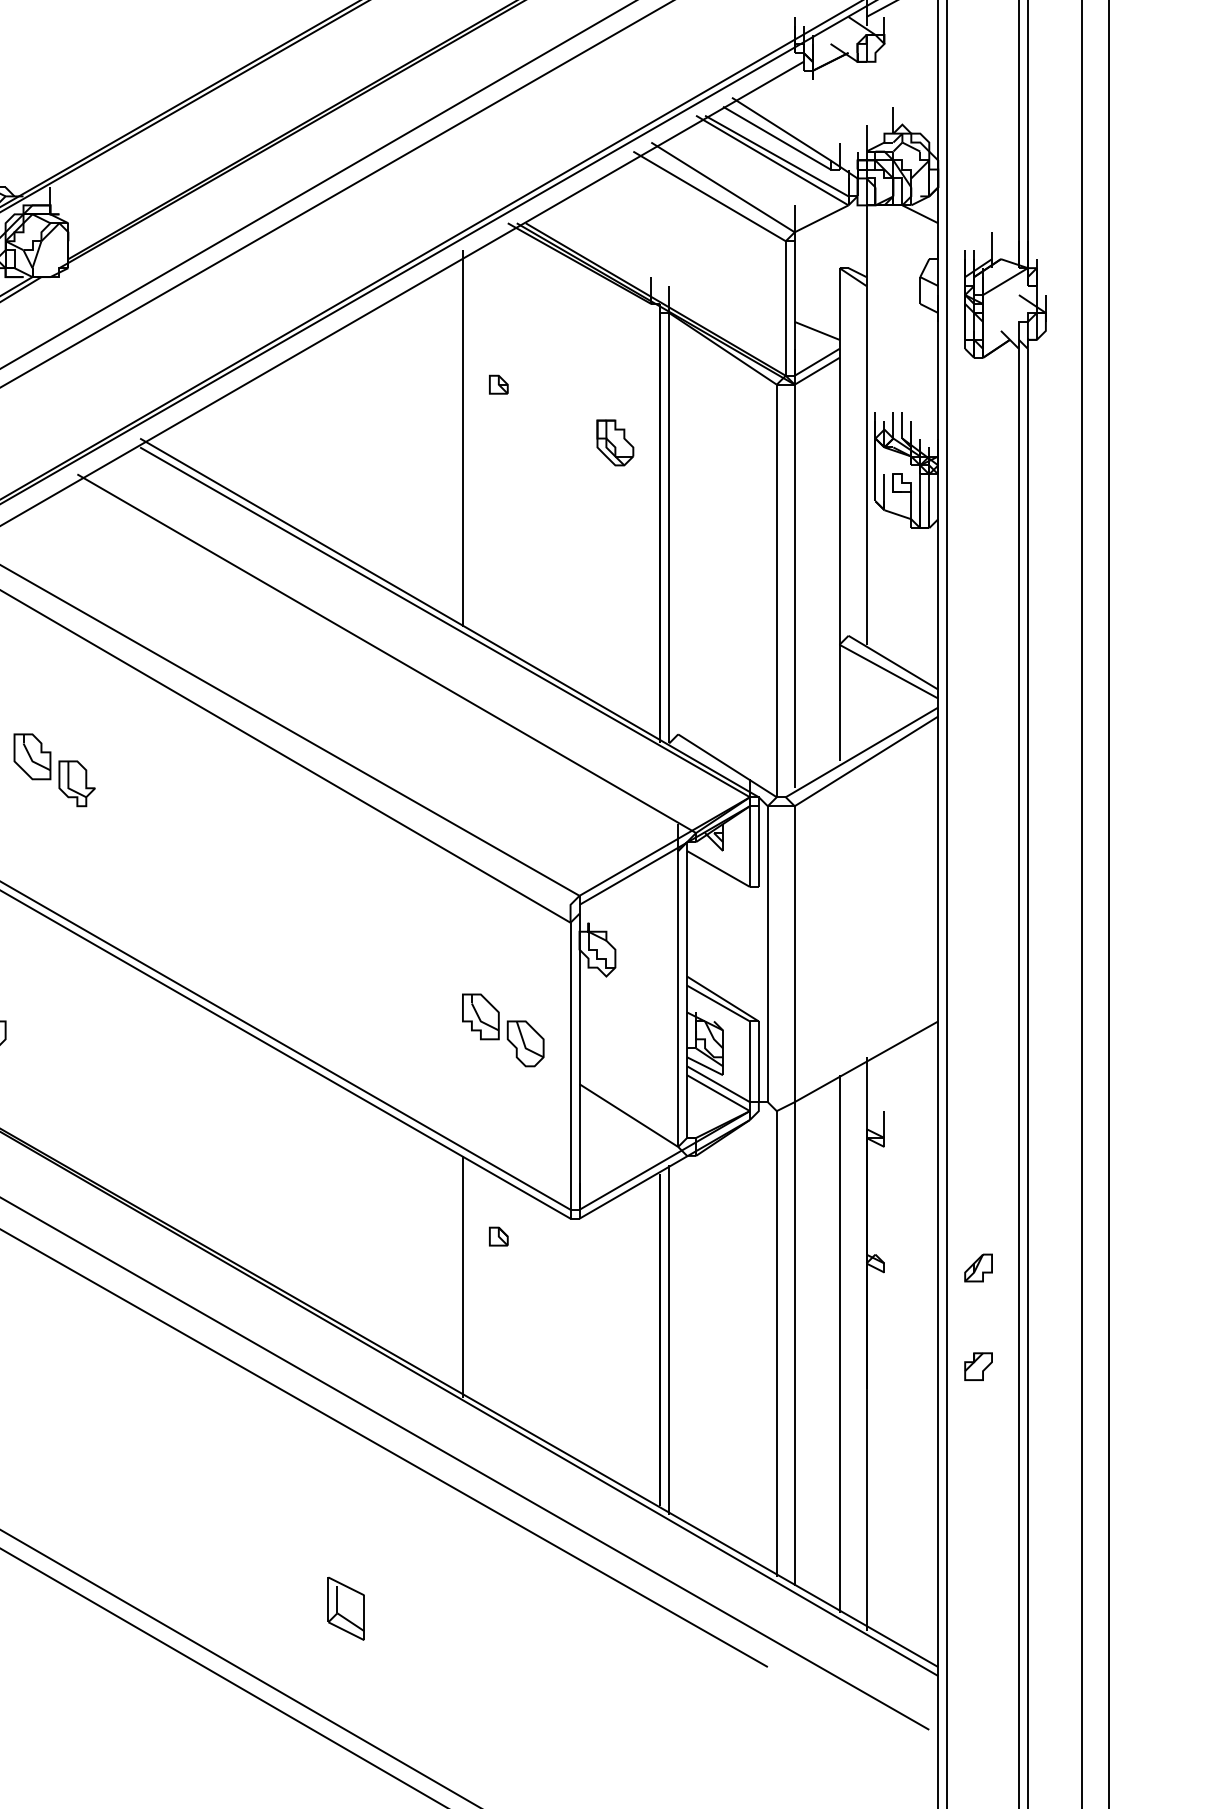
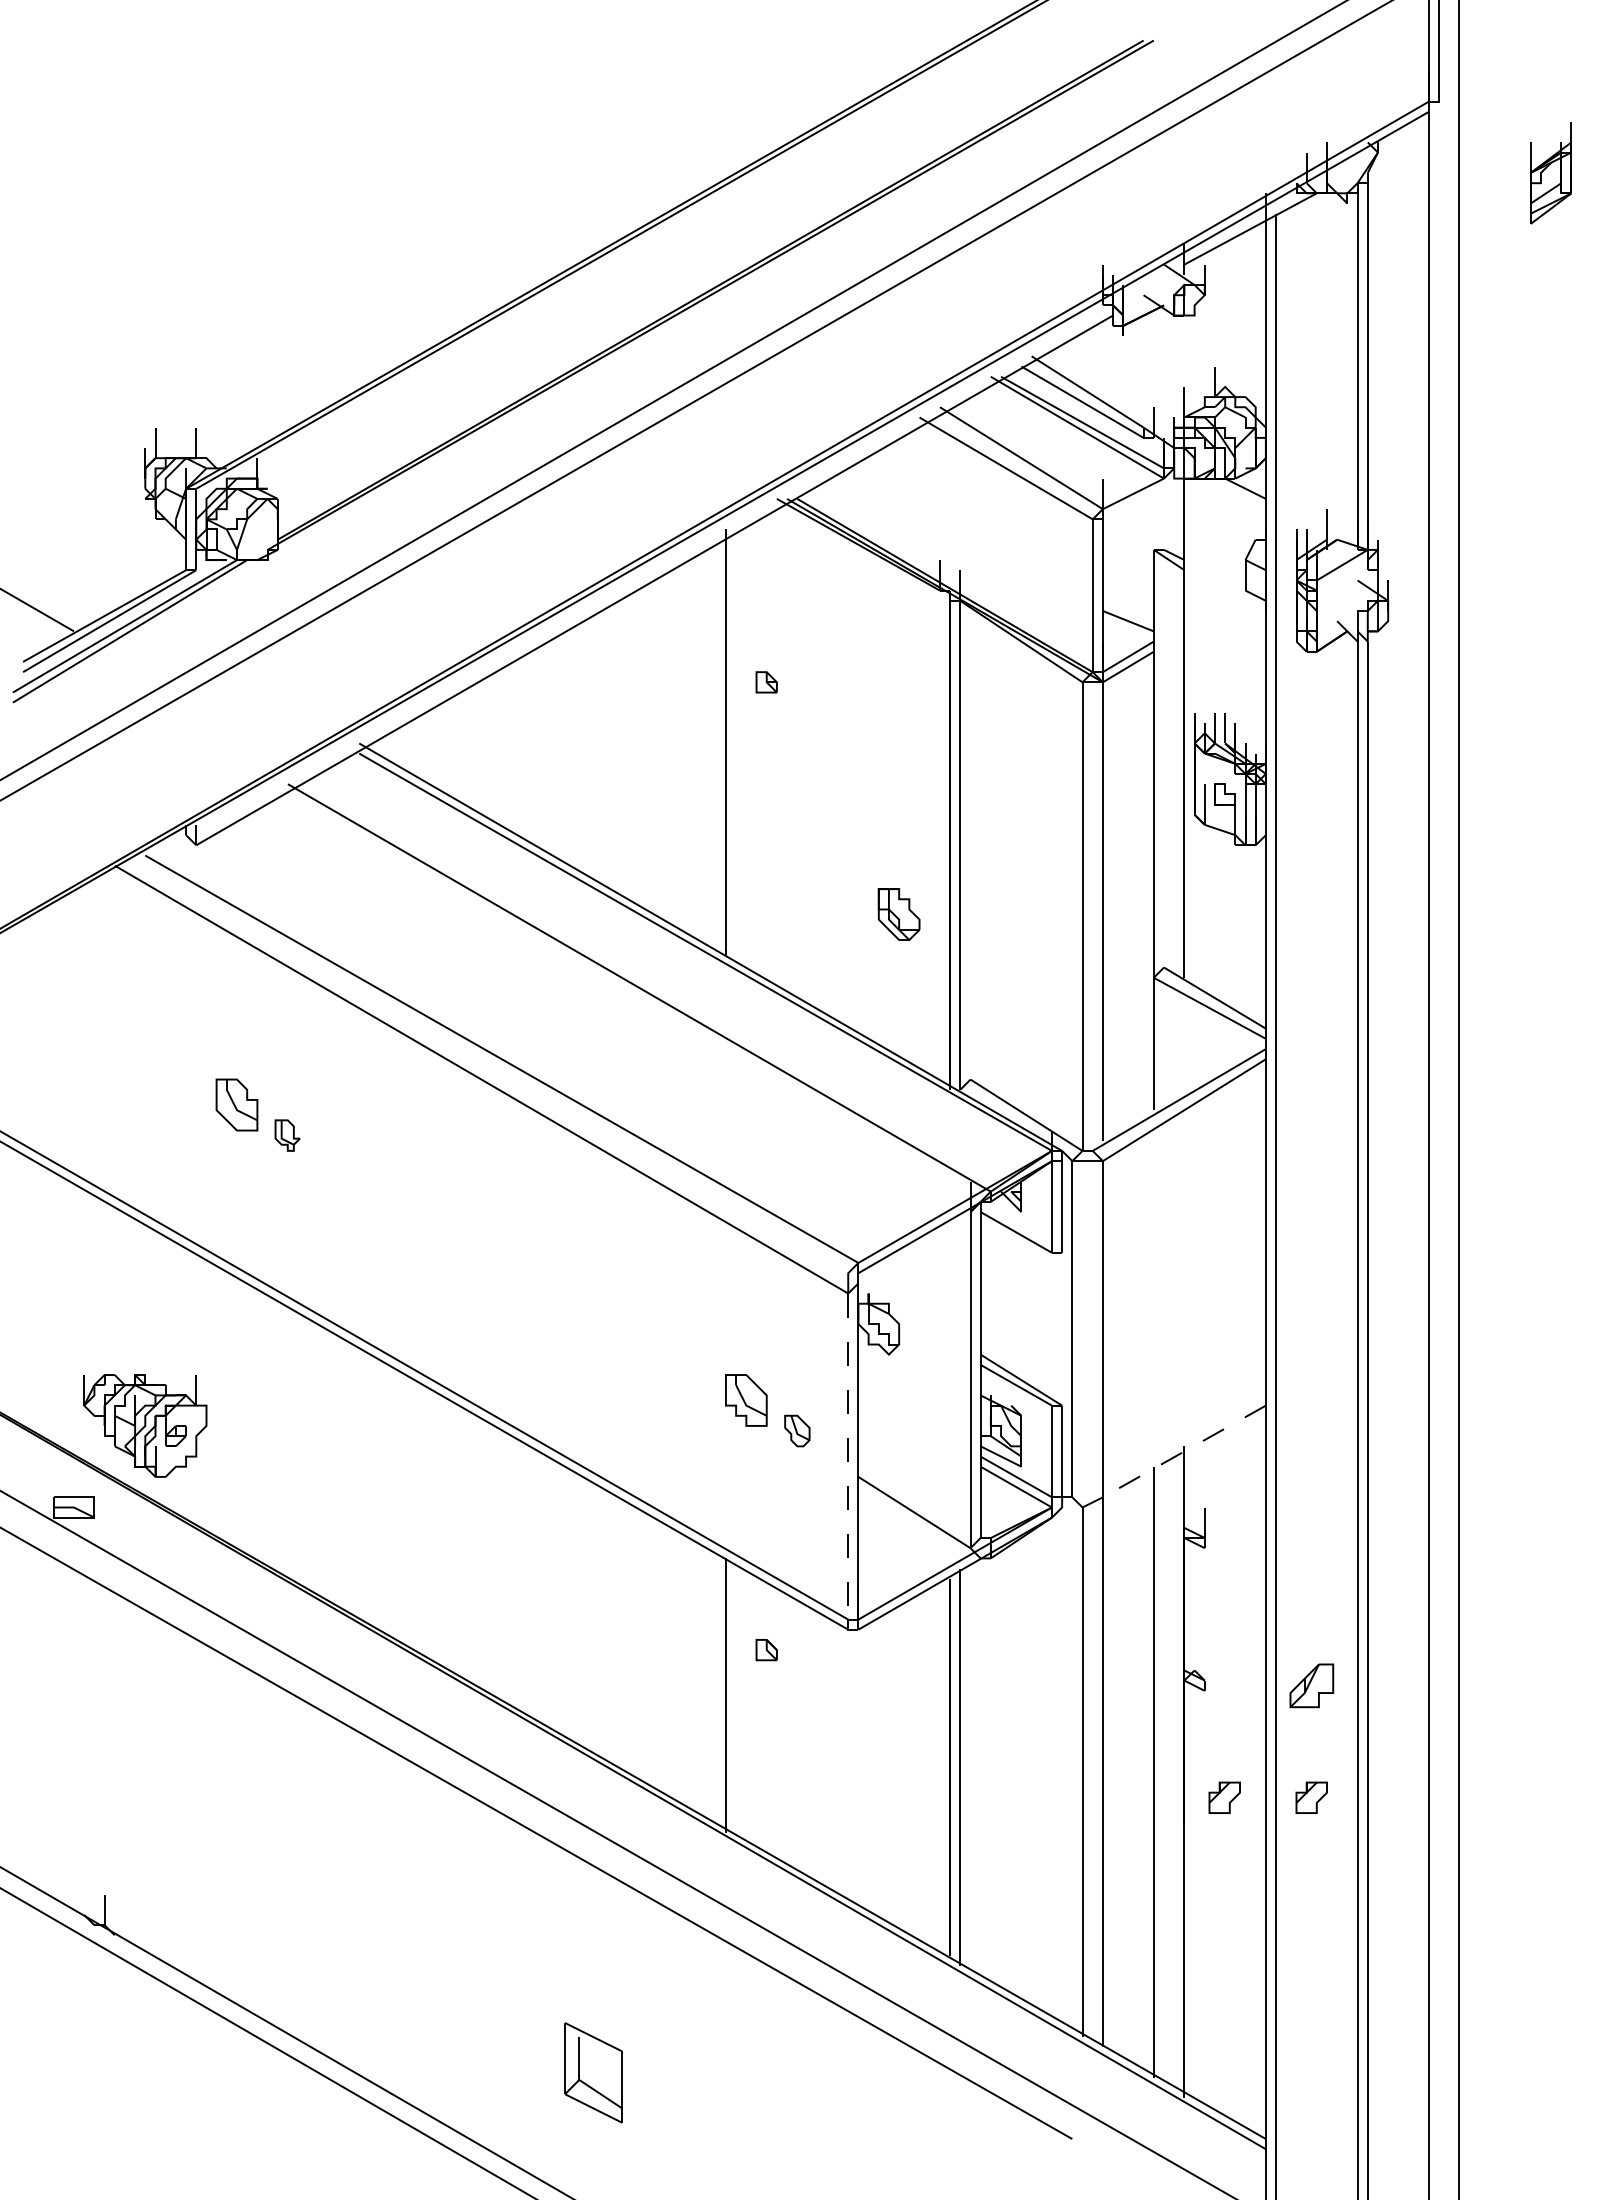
part: (614, 442) -> (898, 914), moved
part: (76, 783) -> (287, 1135), size x0.6
part: (525, 1043) -> (797, 1430), size x0.6
line: (866, 1061) -> (1184, 1451), solid -> dashed
line: (570, 1067) -> (848, 1457), solid -> dashed
part: (978, 1267) -> (1311, 1685), size x1.4
part: (901, 1366) -> (1224, 1797), added
part: (346, 1608) -> (593, 2072), size x1.4

